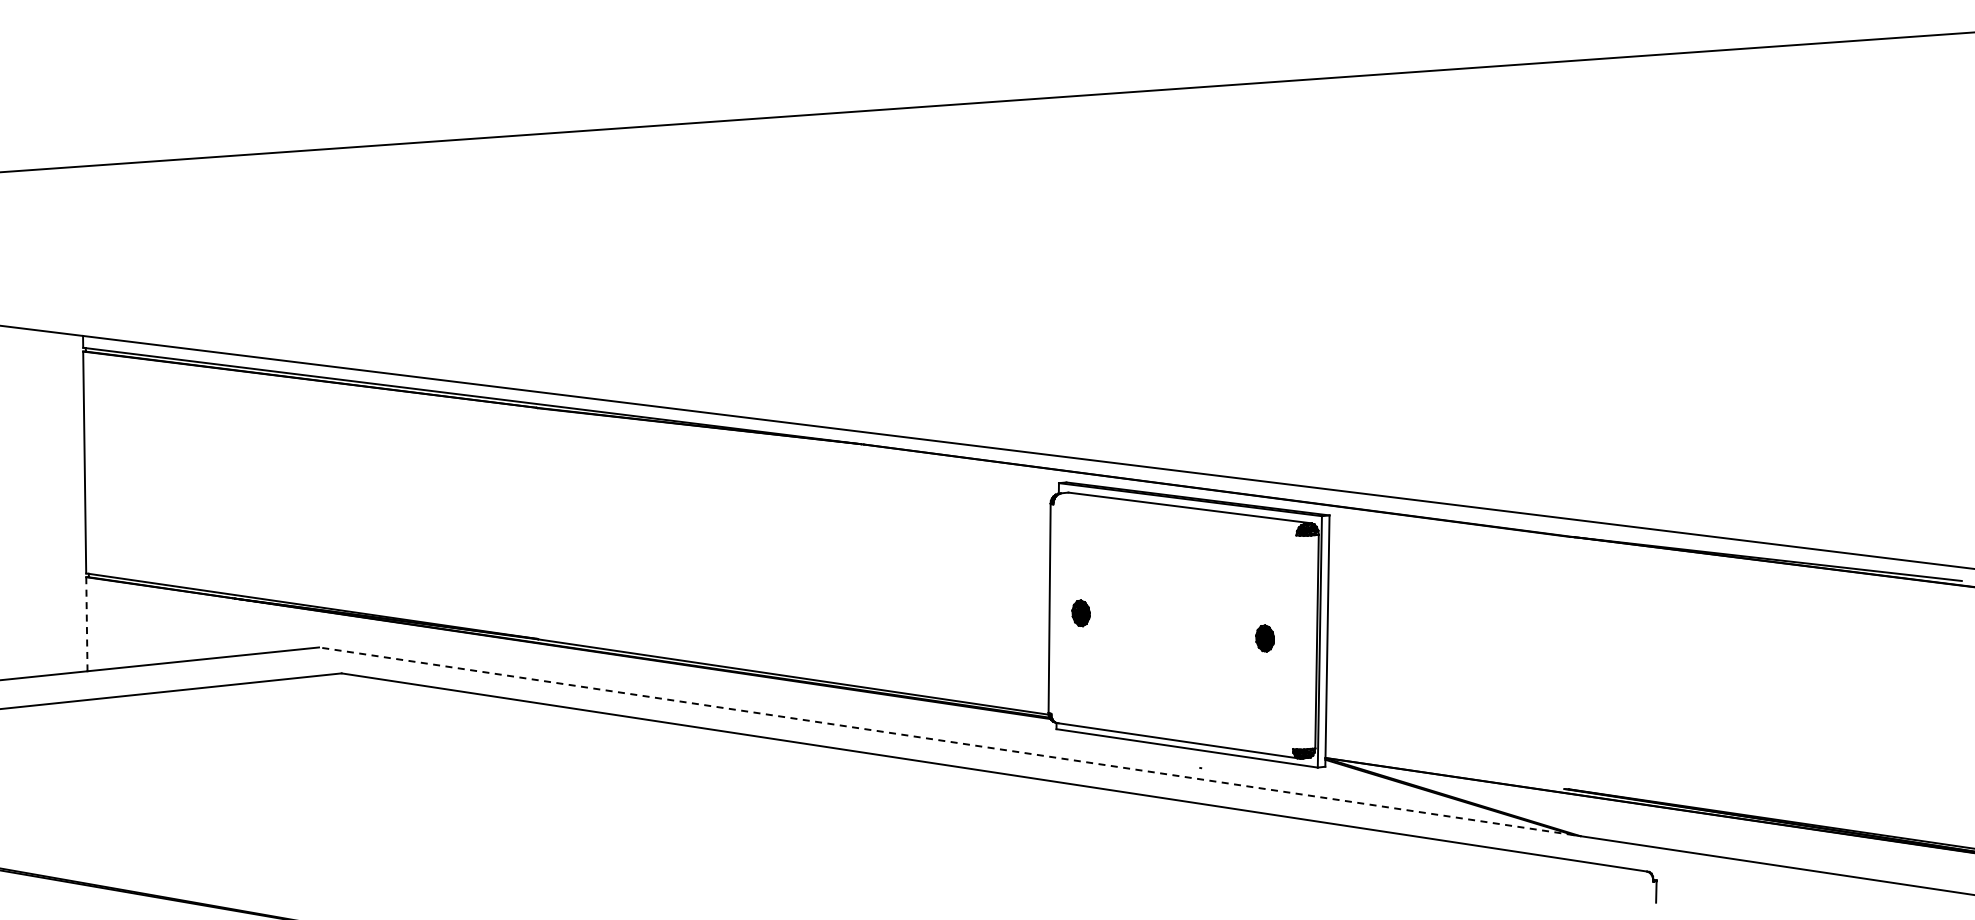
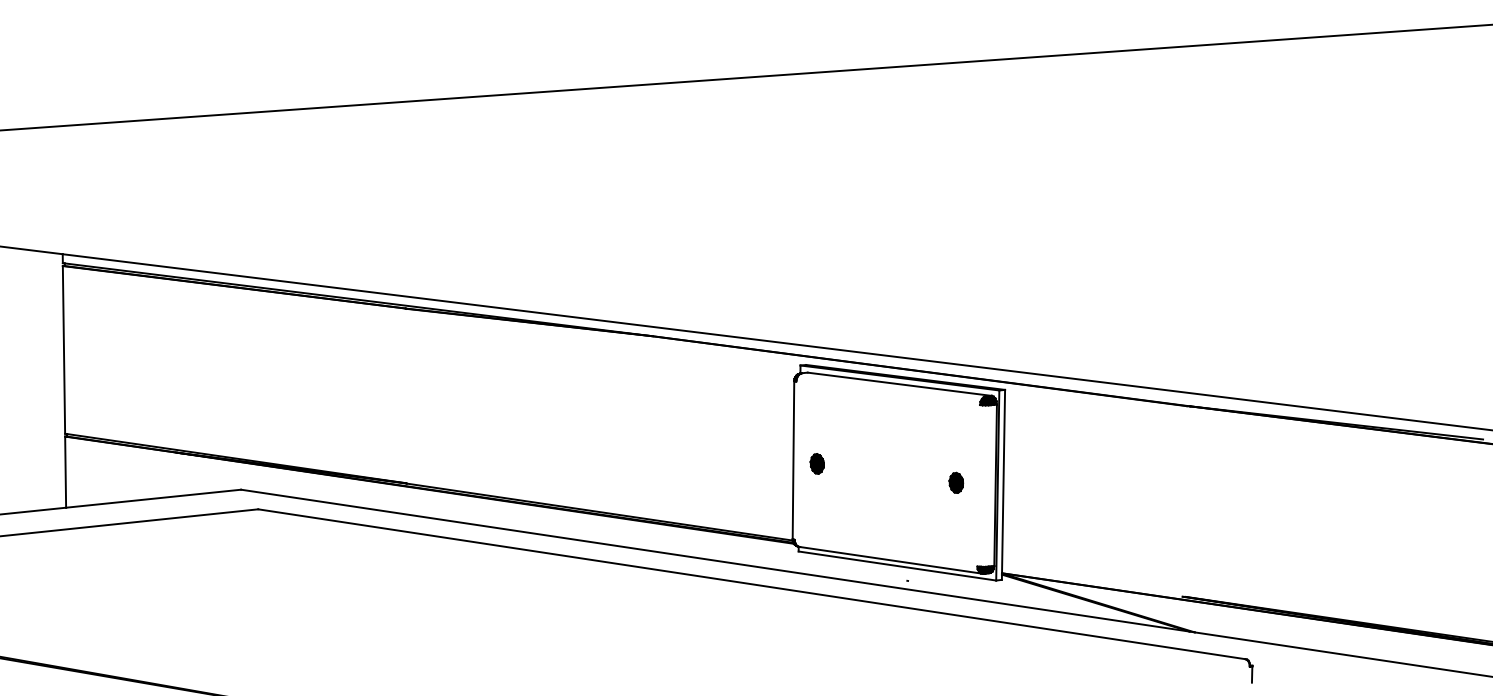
line: (86, 624) -> (65, 472), dashed -> solid
line: (945, 741) -> (714, 560), dashed -> solid

